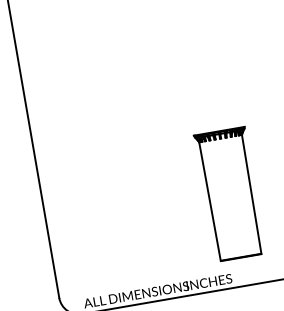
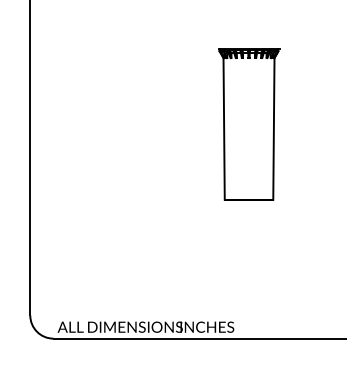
part: (230, 194) -> (249, 124), moved

